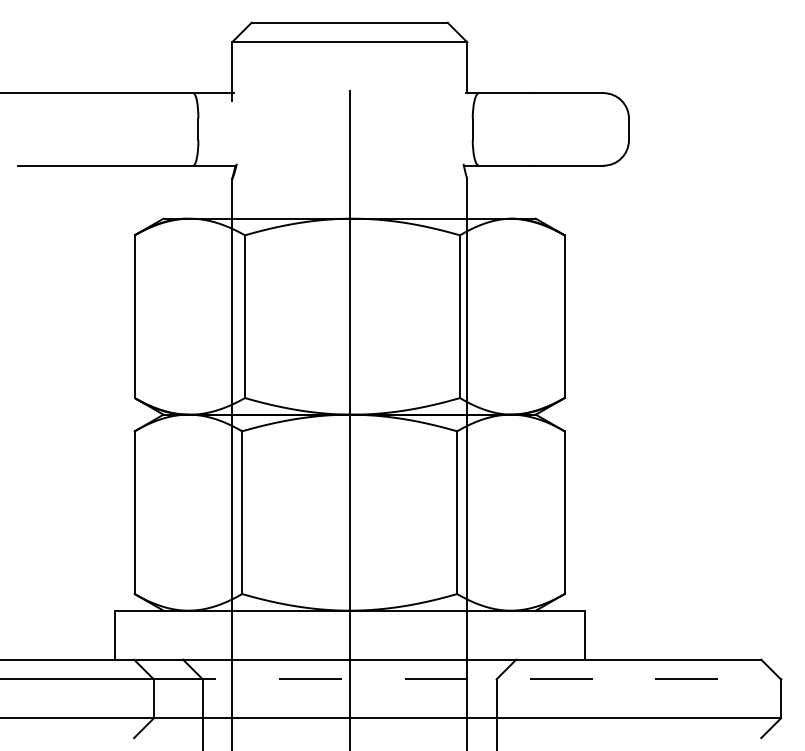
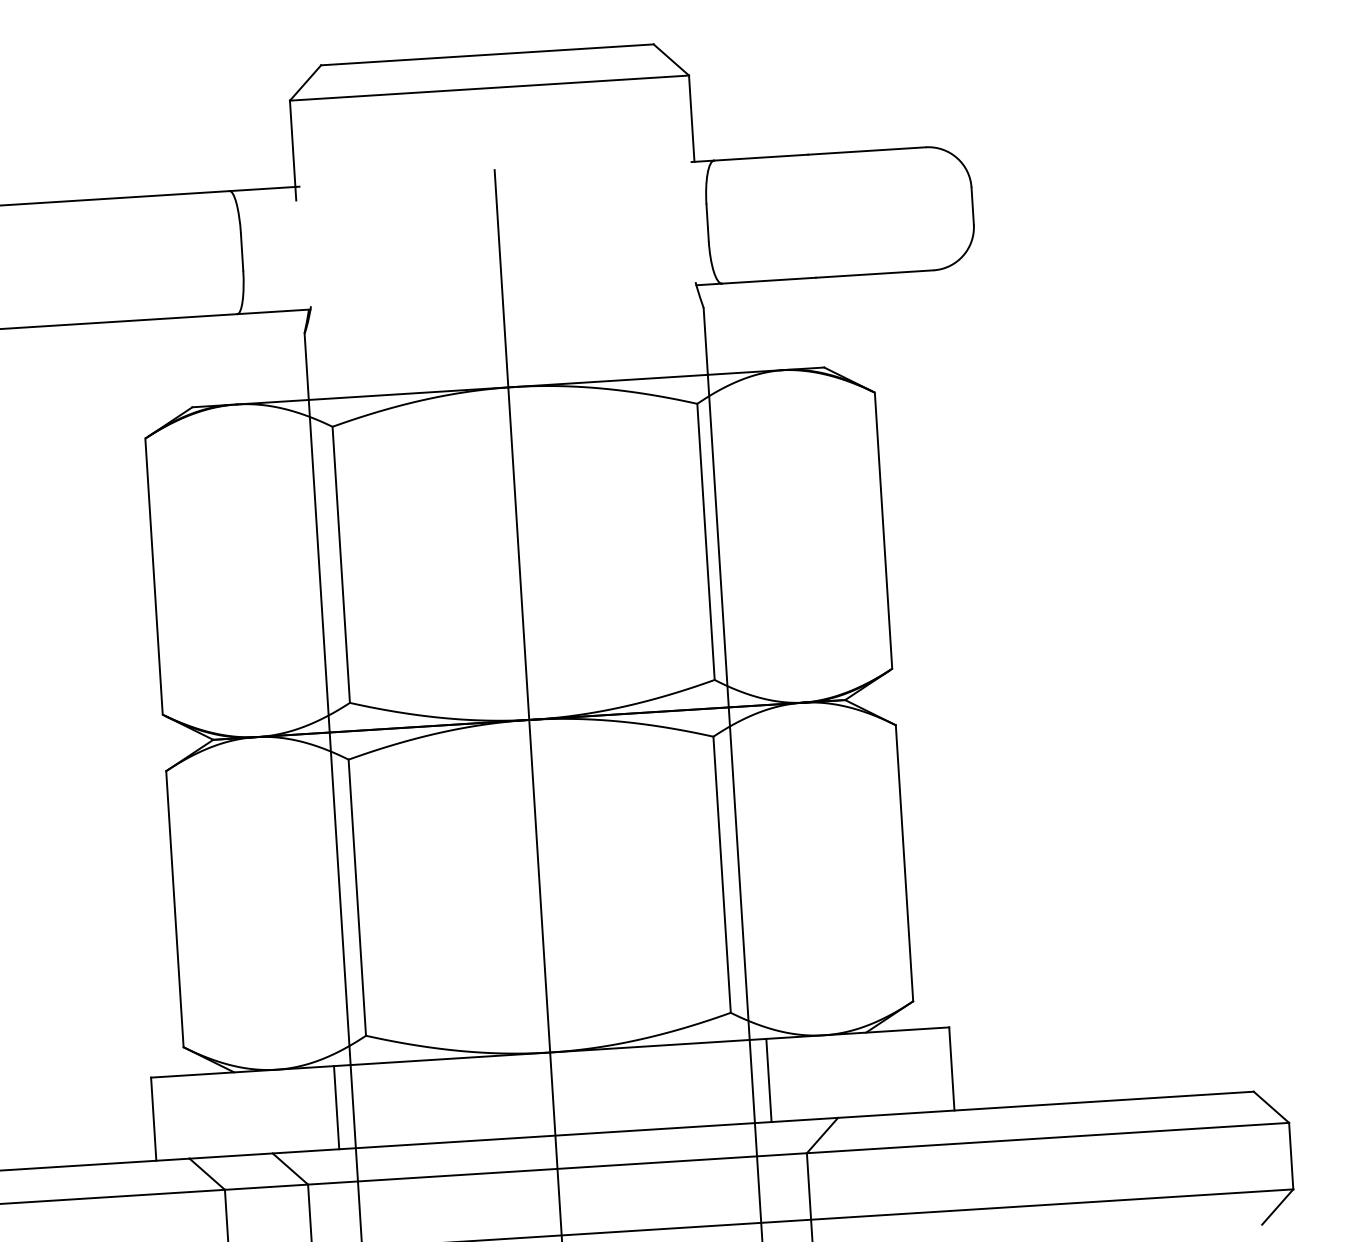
line: (222, 634) -> (336, 1106), added
line: (477, 634) -> (769, 1079), added
line: (467, 679) -> (757, 1156), dashed -> solid

